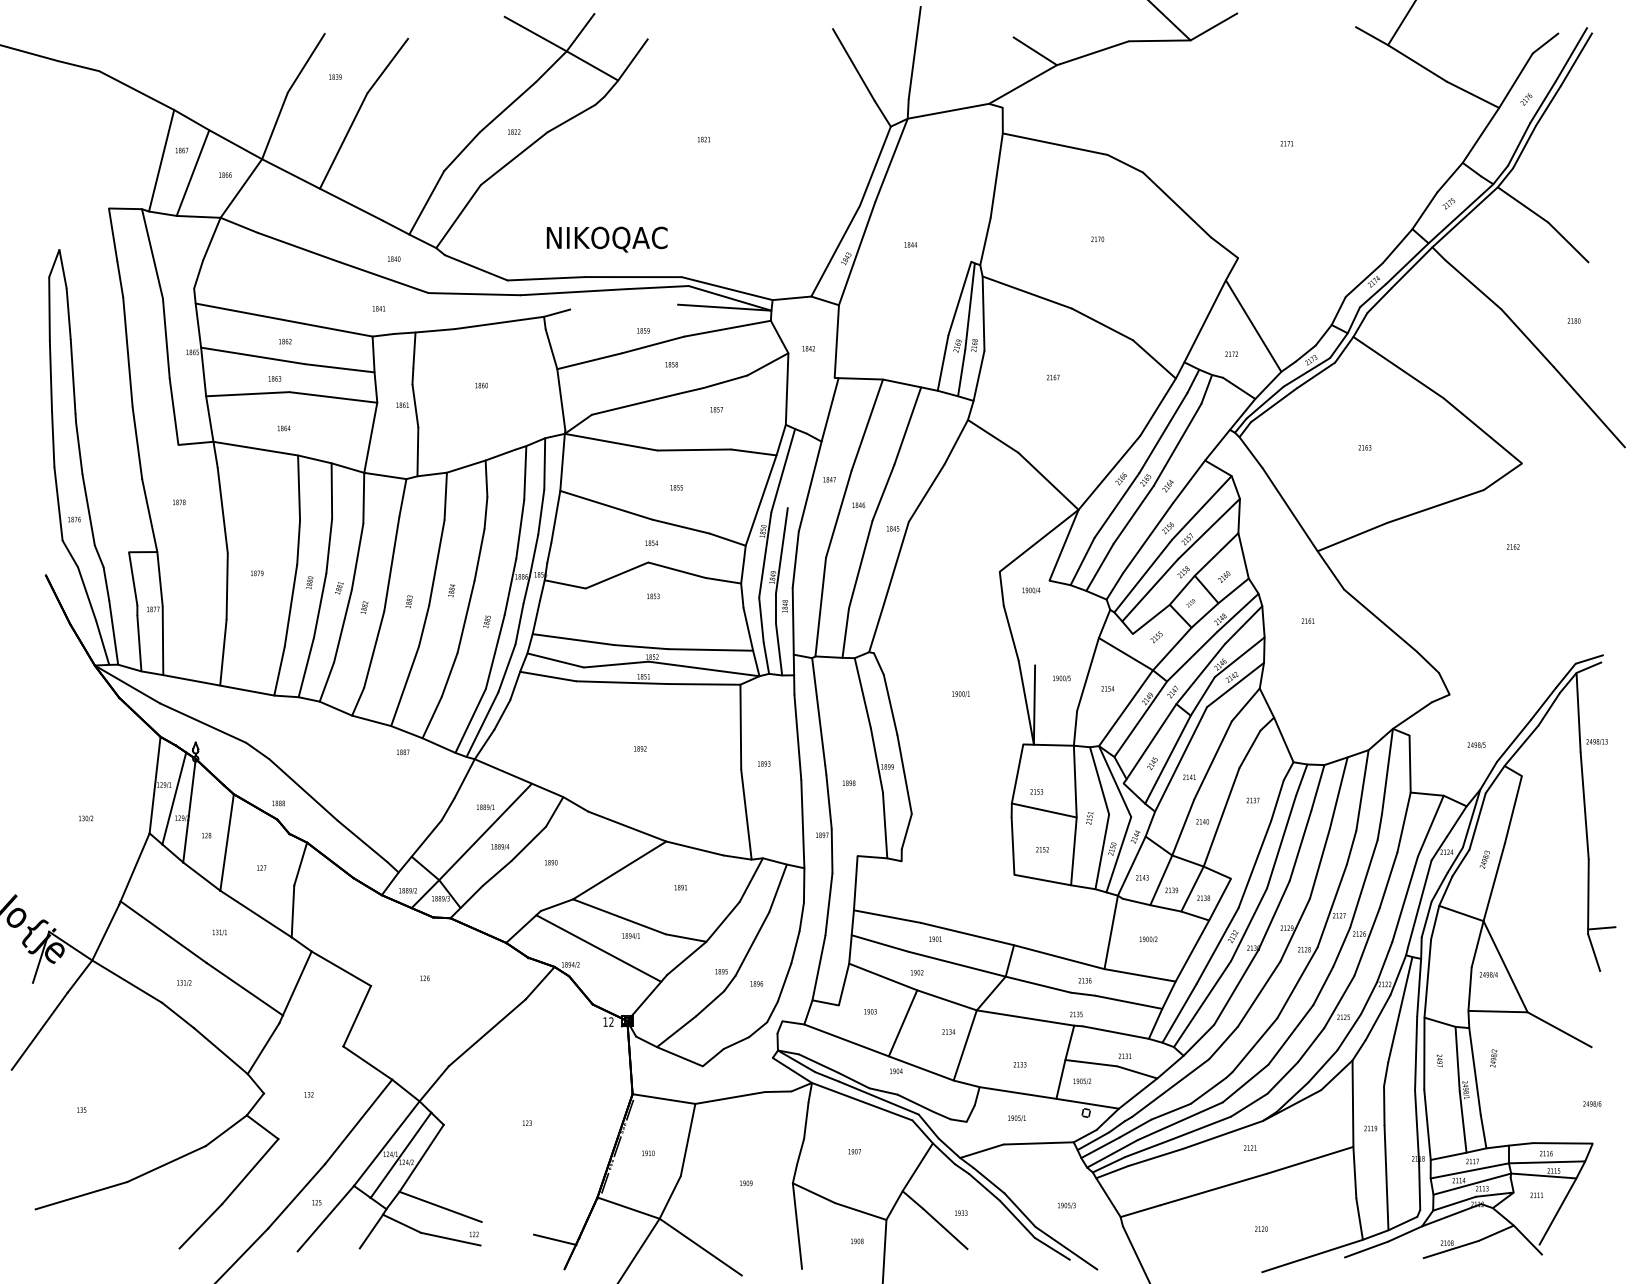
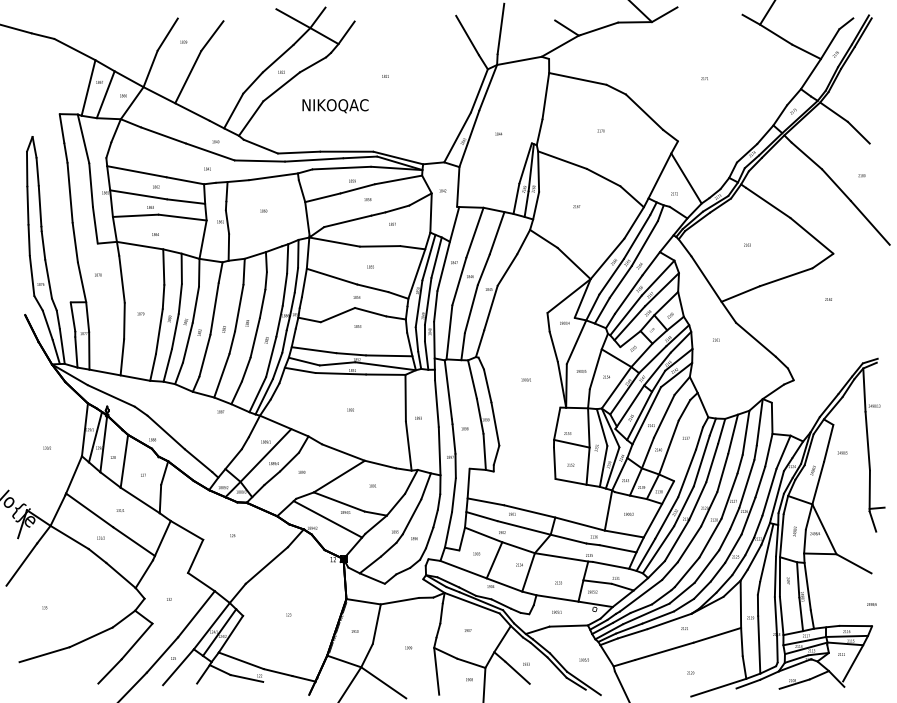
text: (607, 240) -> (335, 106), moved
line: (623, 305) -> (341, 167), added
line: (797, 470) -> (436, 257), added
line: (1052, 623) -> (576, 341), added
text: (1476, 744) -> (842, 452), moved
text: (1492, 1058) -> (794, 531), moved
line: (506, 1228) -> (277, 672), added

